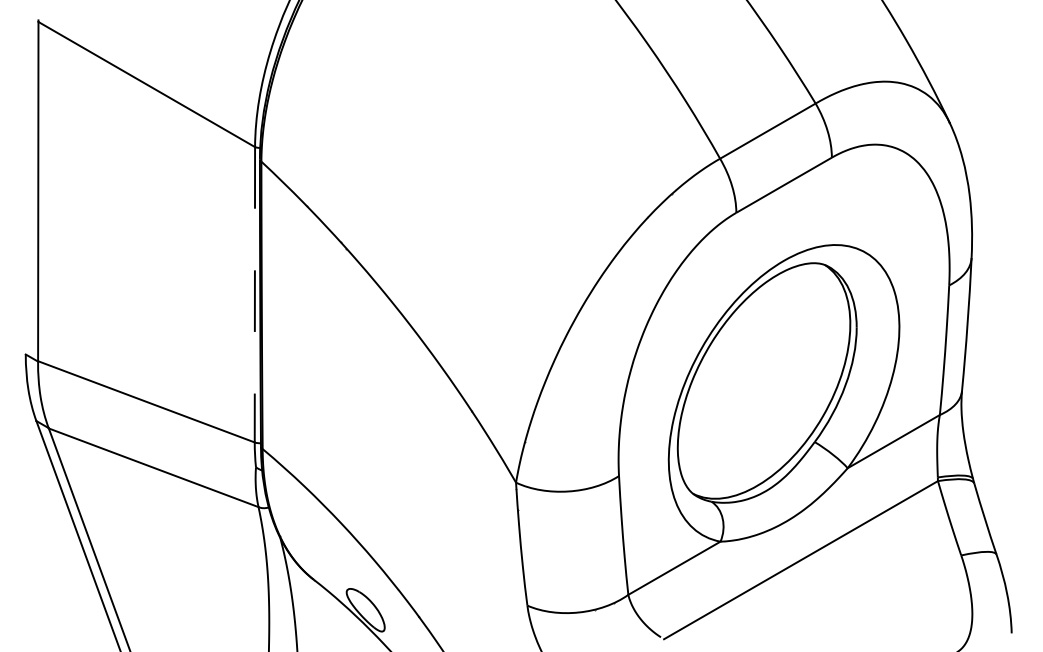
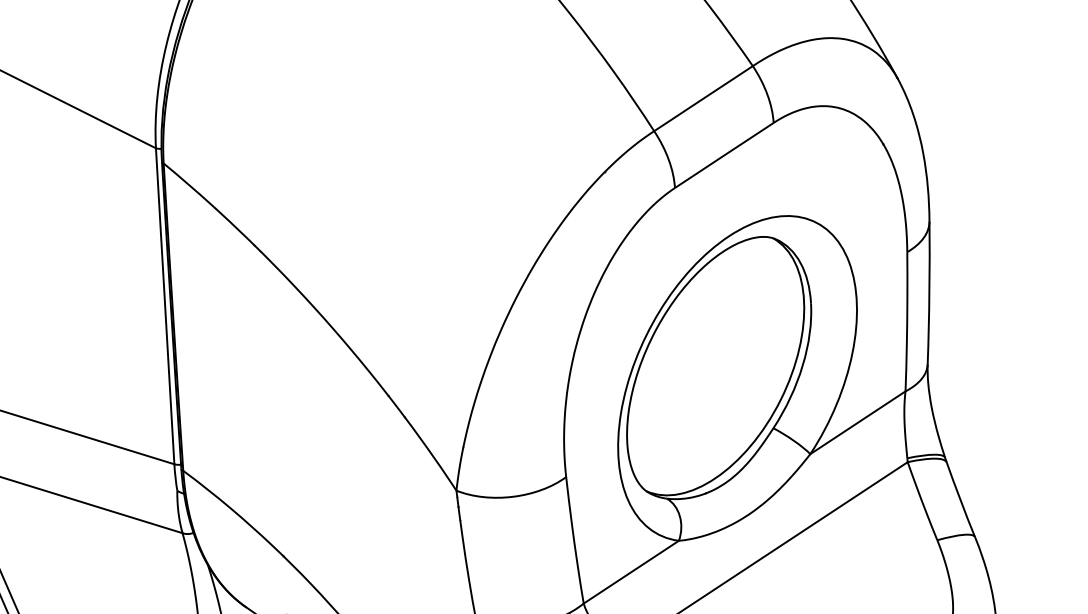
line: (254, 294) -> (164, 306), dashed -> solid

